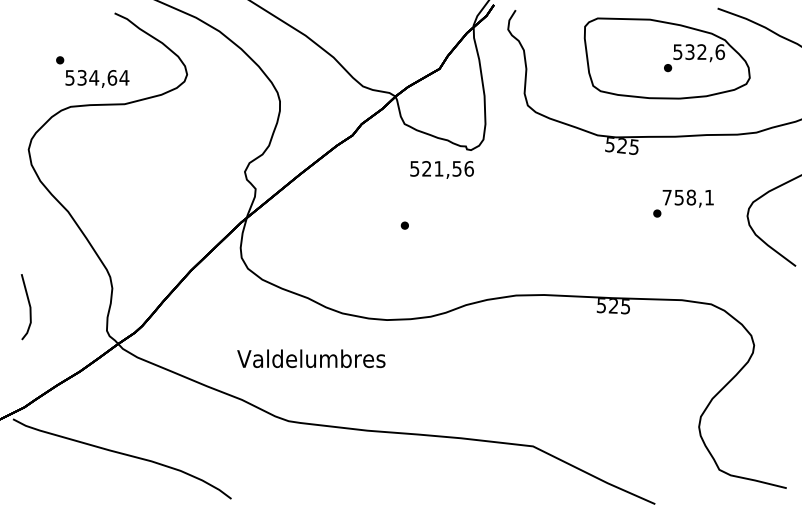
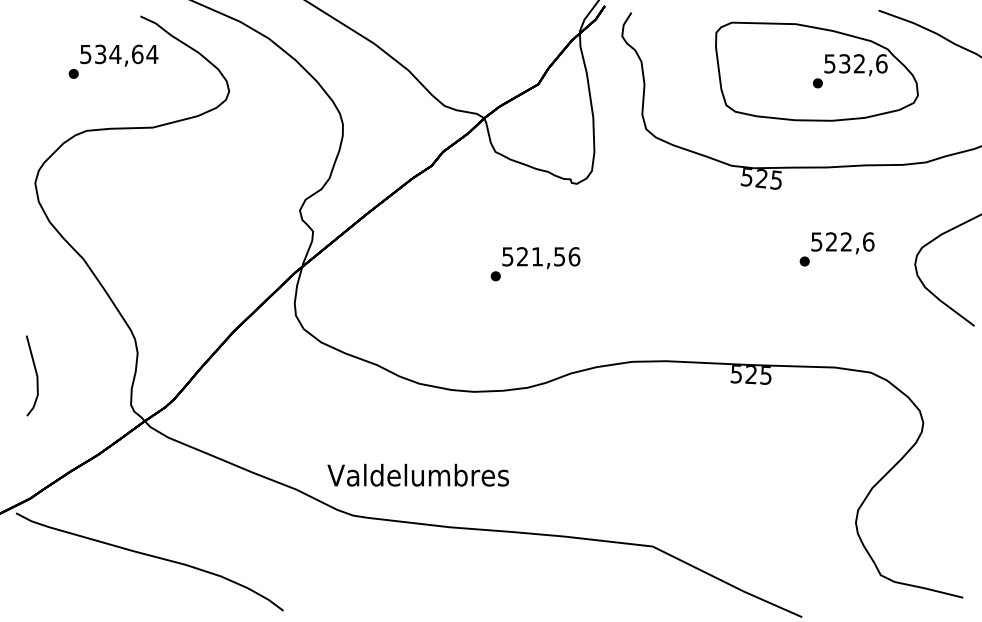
text: (97, 78) -> (119, 55), moved
text: (442, 170) -> (541, 258), moved
text: (688, 197) -> (842, 241), 758,1 -> 522,6
text: (310, 358) -> (417, 474), moved

